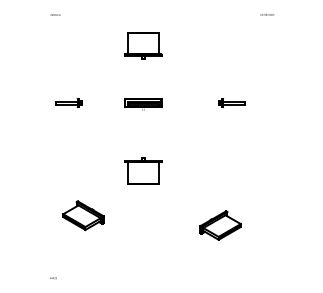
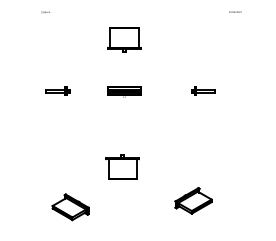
part: (143, 170) -> (122, 166), moved
part: (83, 215) -> (70, 207), moved

